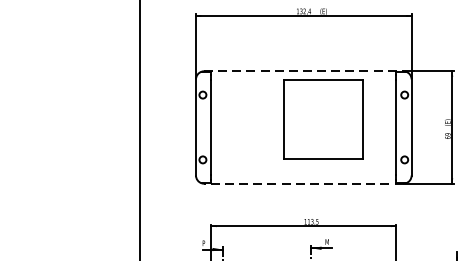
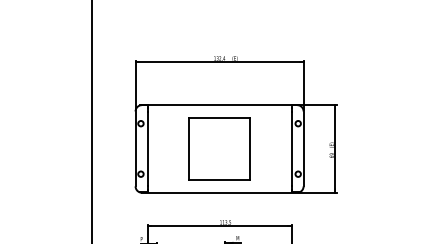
line: (303, 71) -> (219, 105), dashed -> solid
part: (322, 119) -> (219, 148), moved
line: (303, 183) -> (219, 192), dashed -> solid

